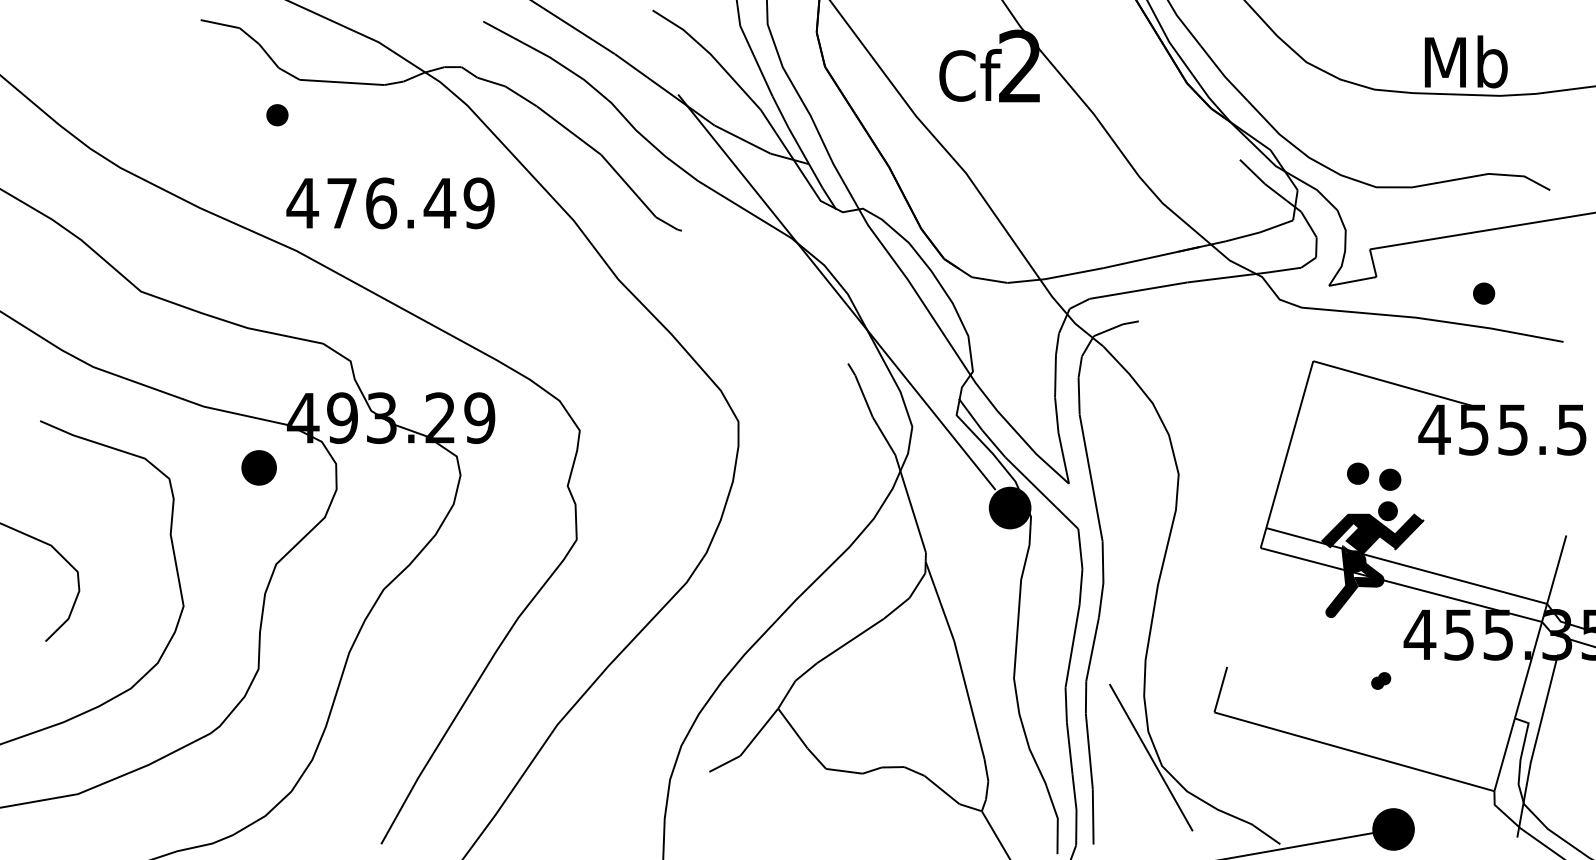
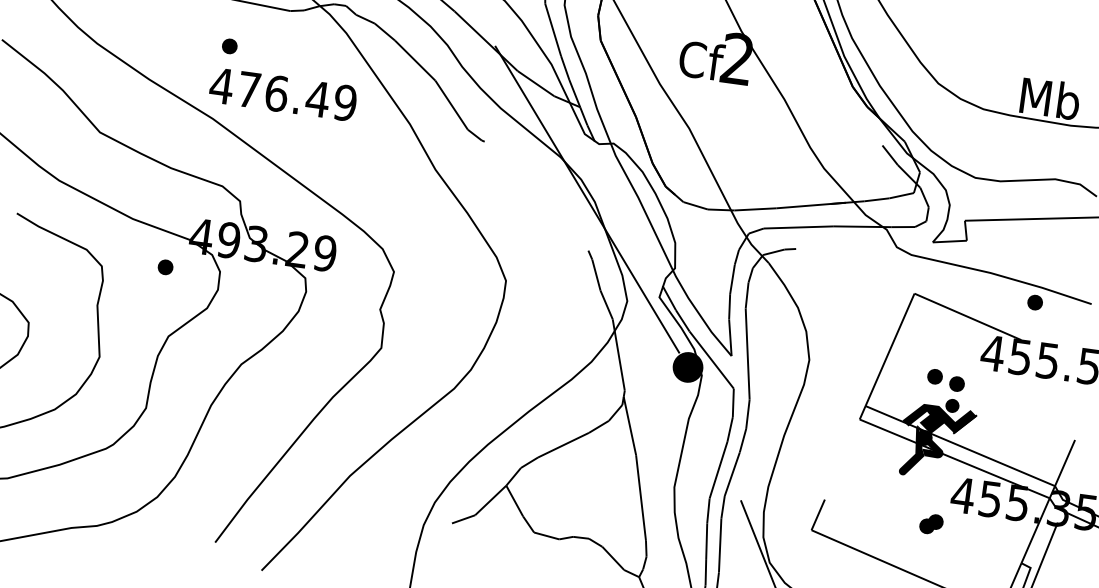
part: (277, 115) -> (229, 46), moved
part: (1484, 293) -> (1035, 302), moved
part: (258, 468) -> (165, 267), size x0.62
part: (1380, 680) -> (930, 523), size x1.67

